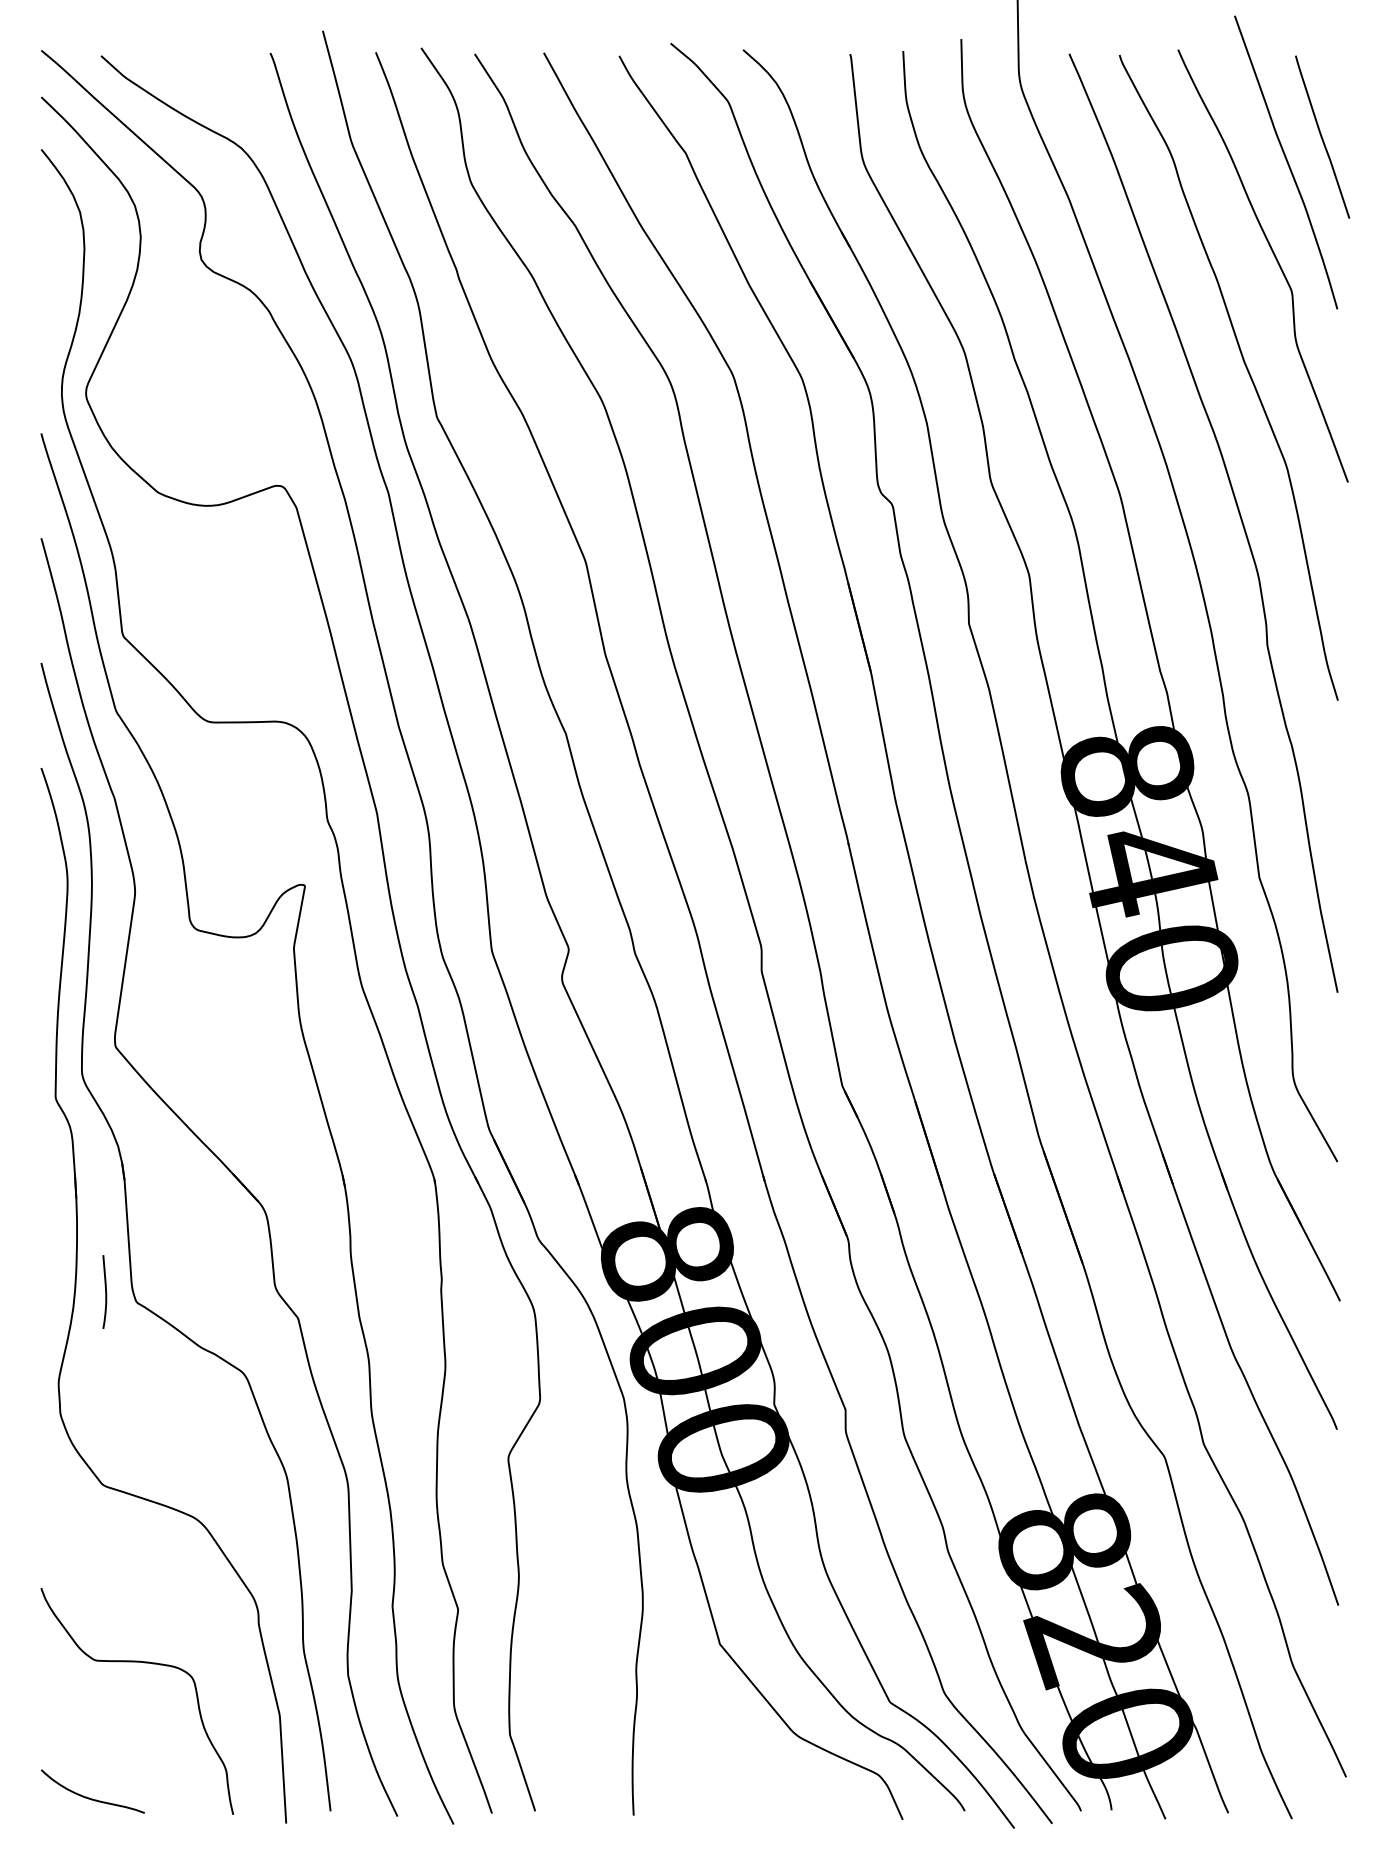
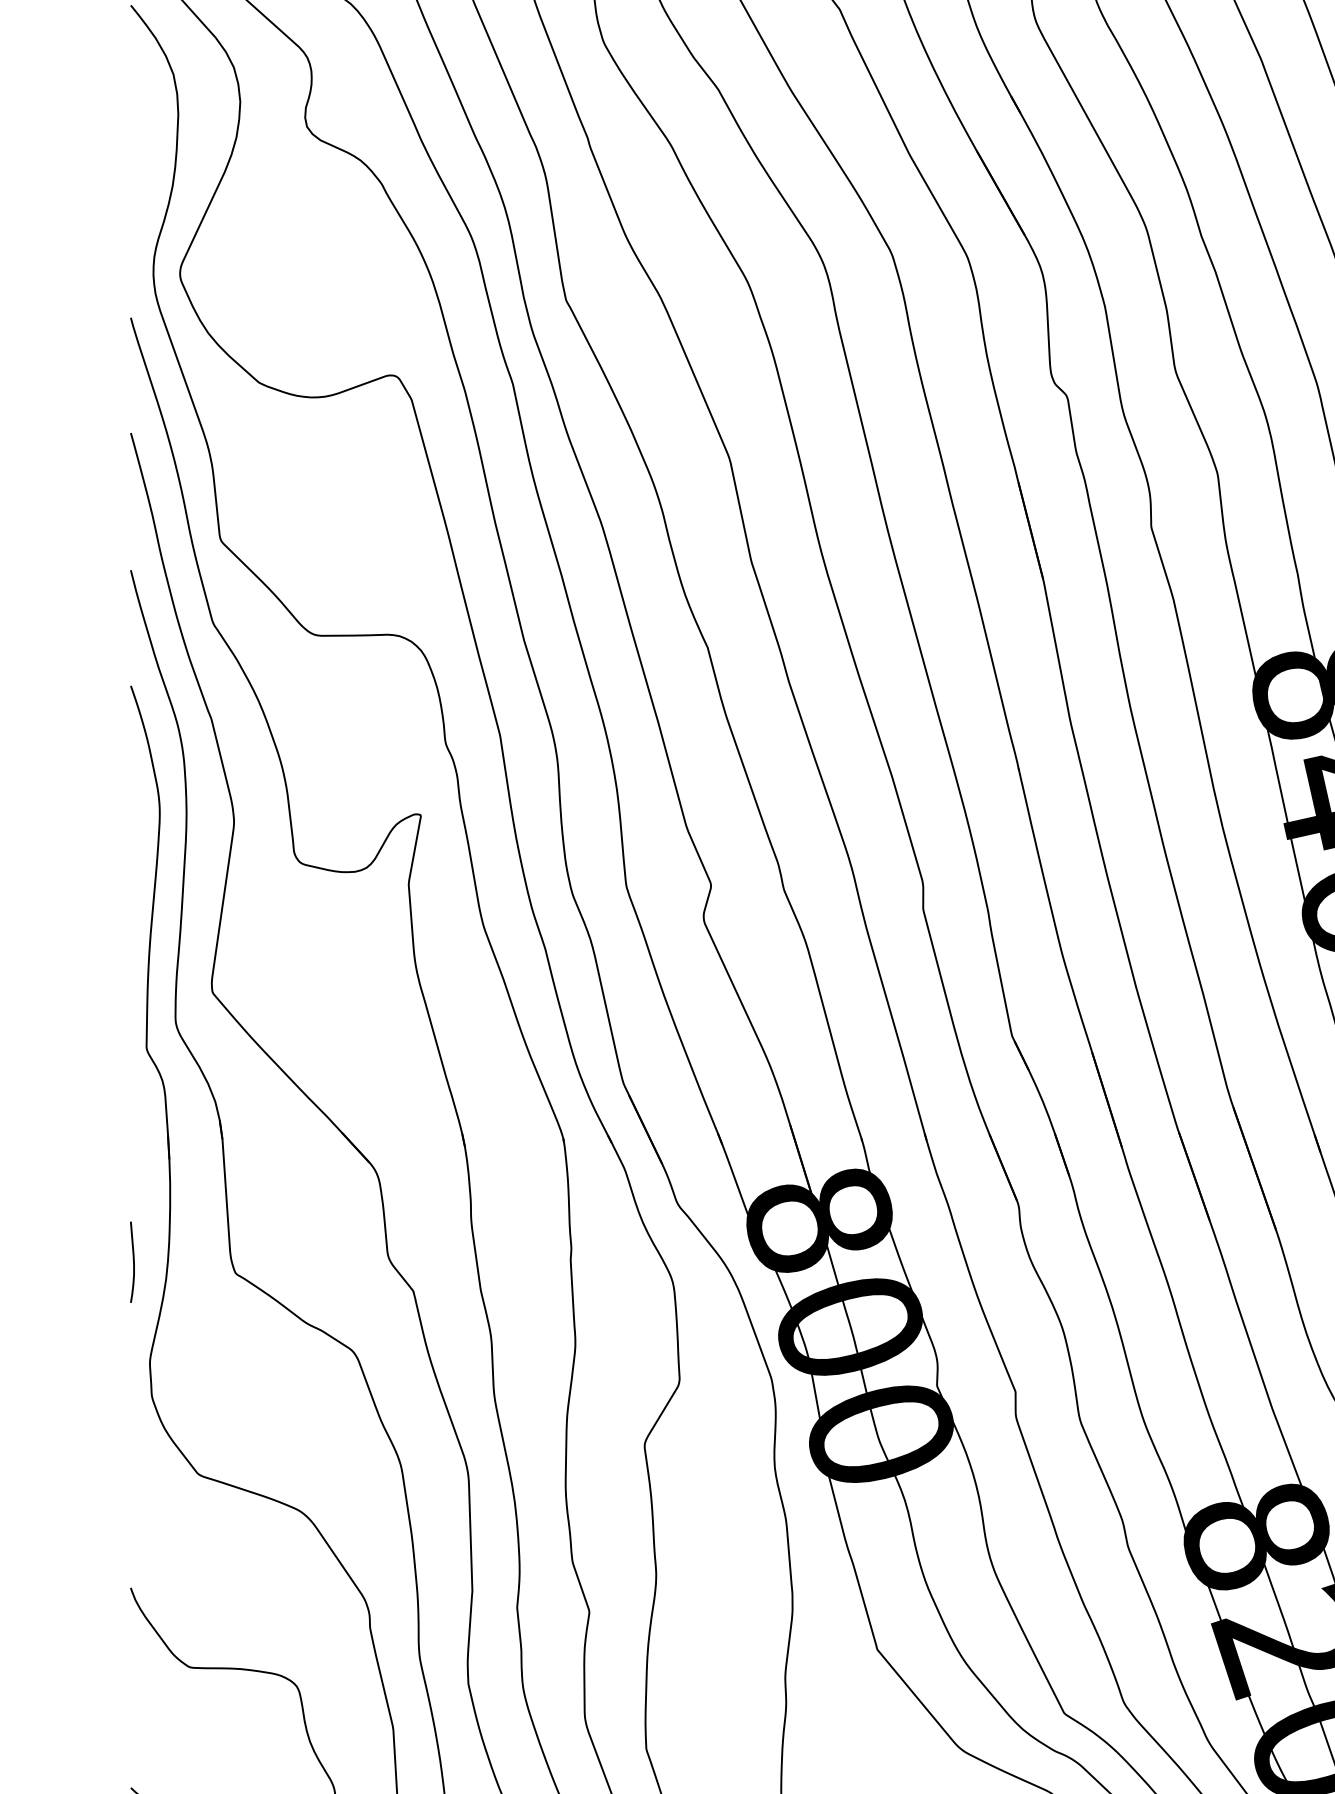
curve: (105, 1291) -> (133, 1261), moved

